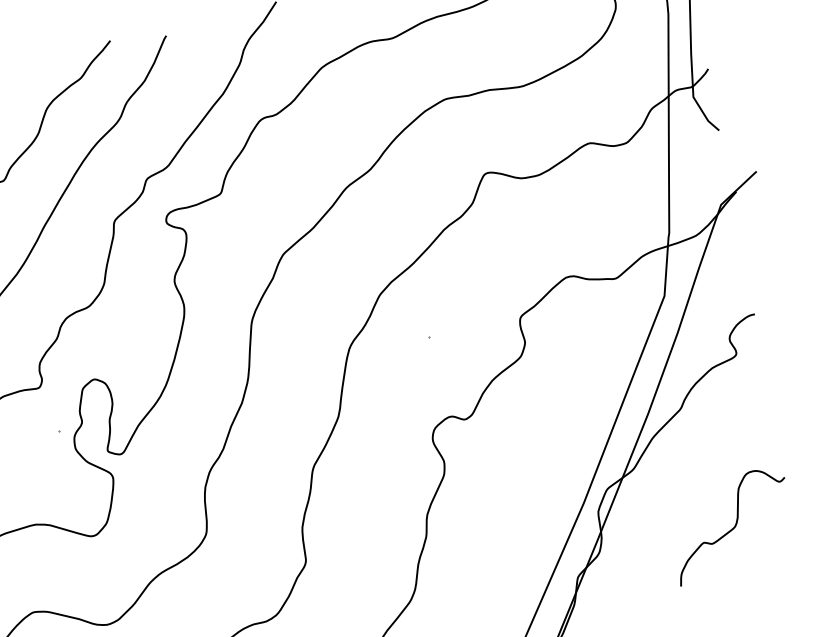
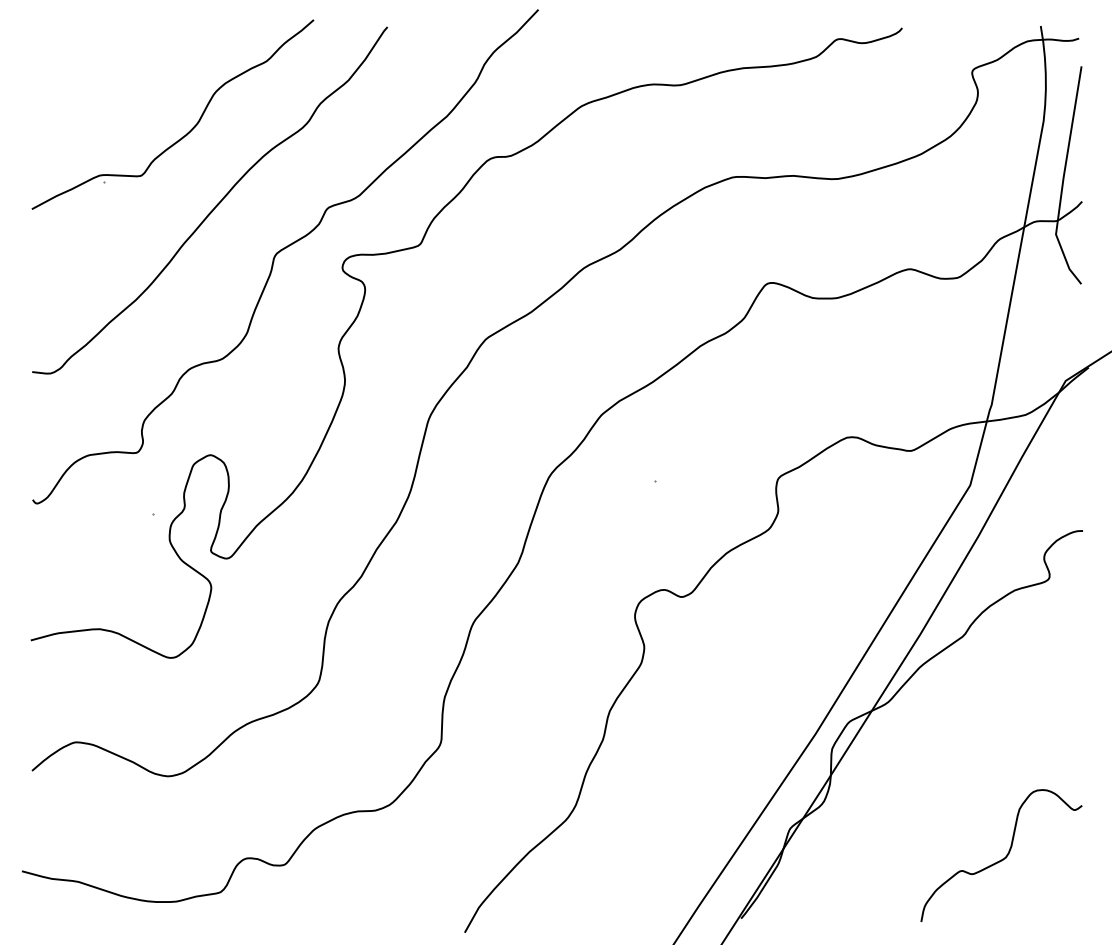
curve: (732, 527) -> (1002, 858), moved

